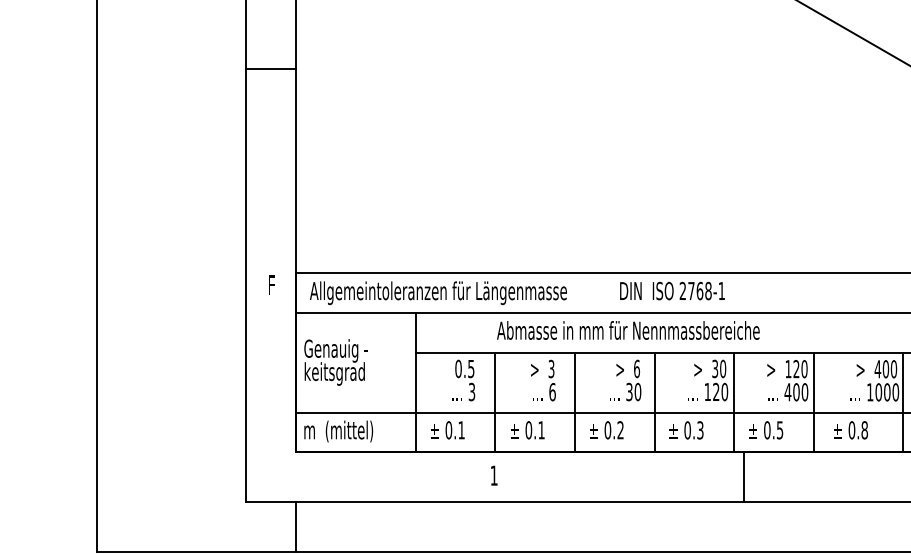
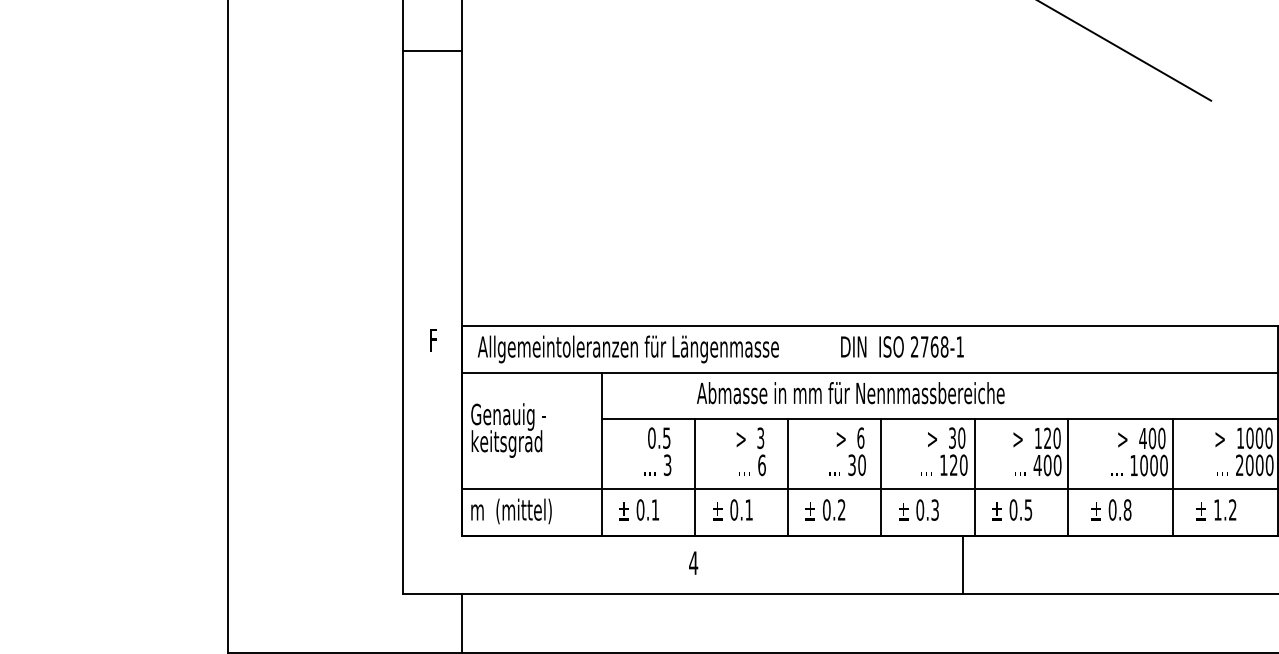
line: (271, 68) -> (432, 50), moved
text: (494, 475) -> (693, 562), 1 -> 4
line: (744, 476) -> (963, 564), moved

